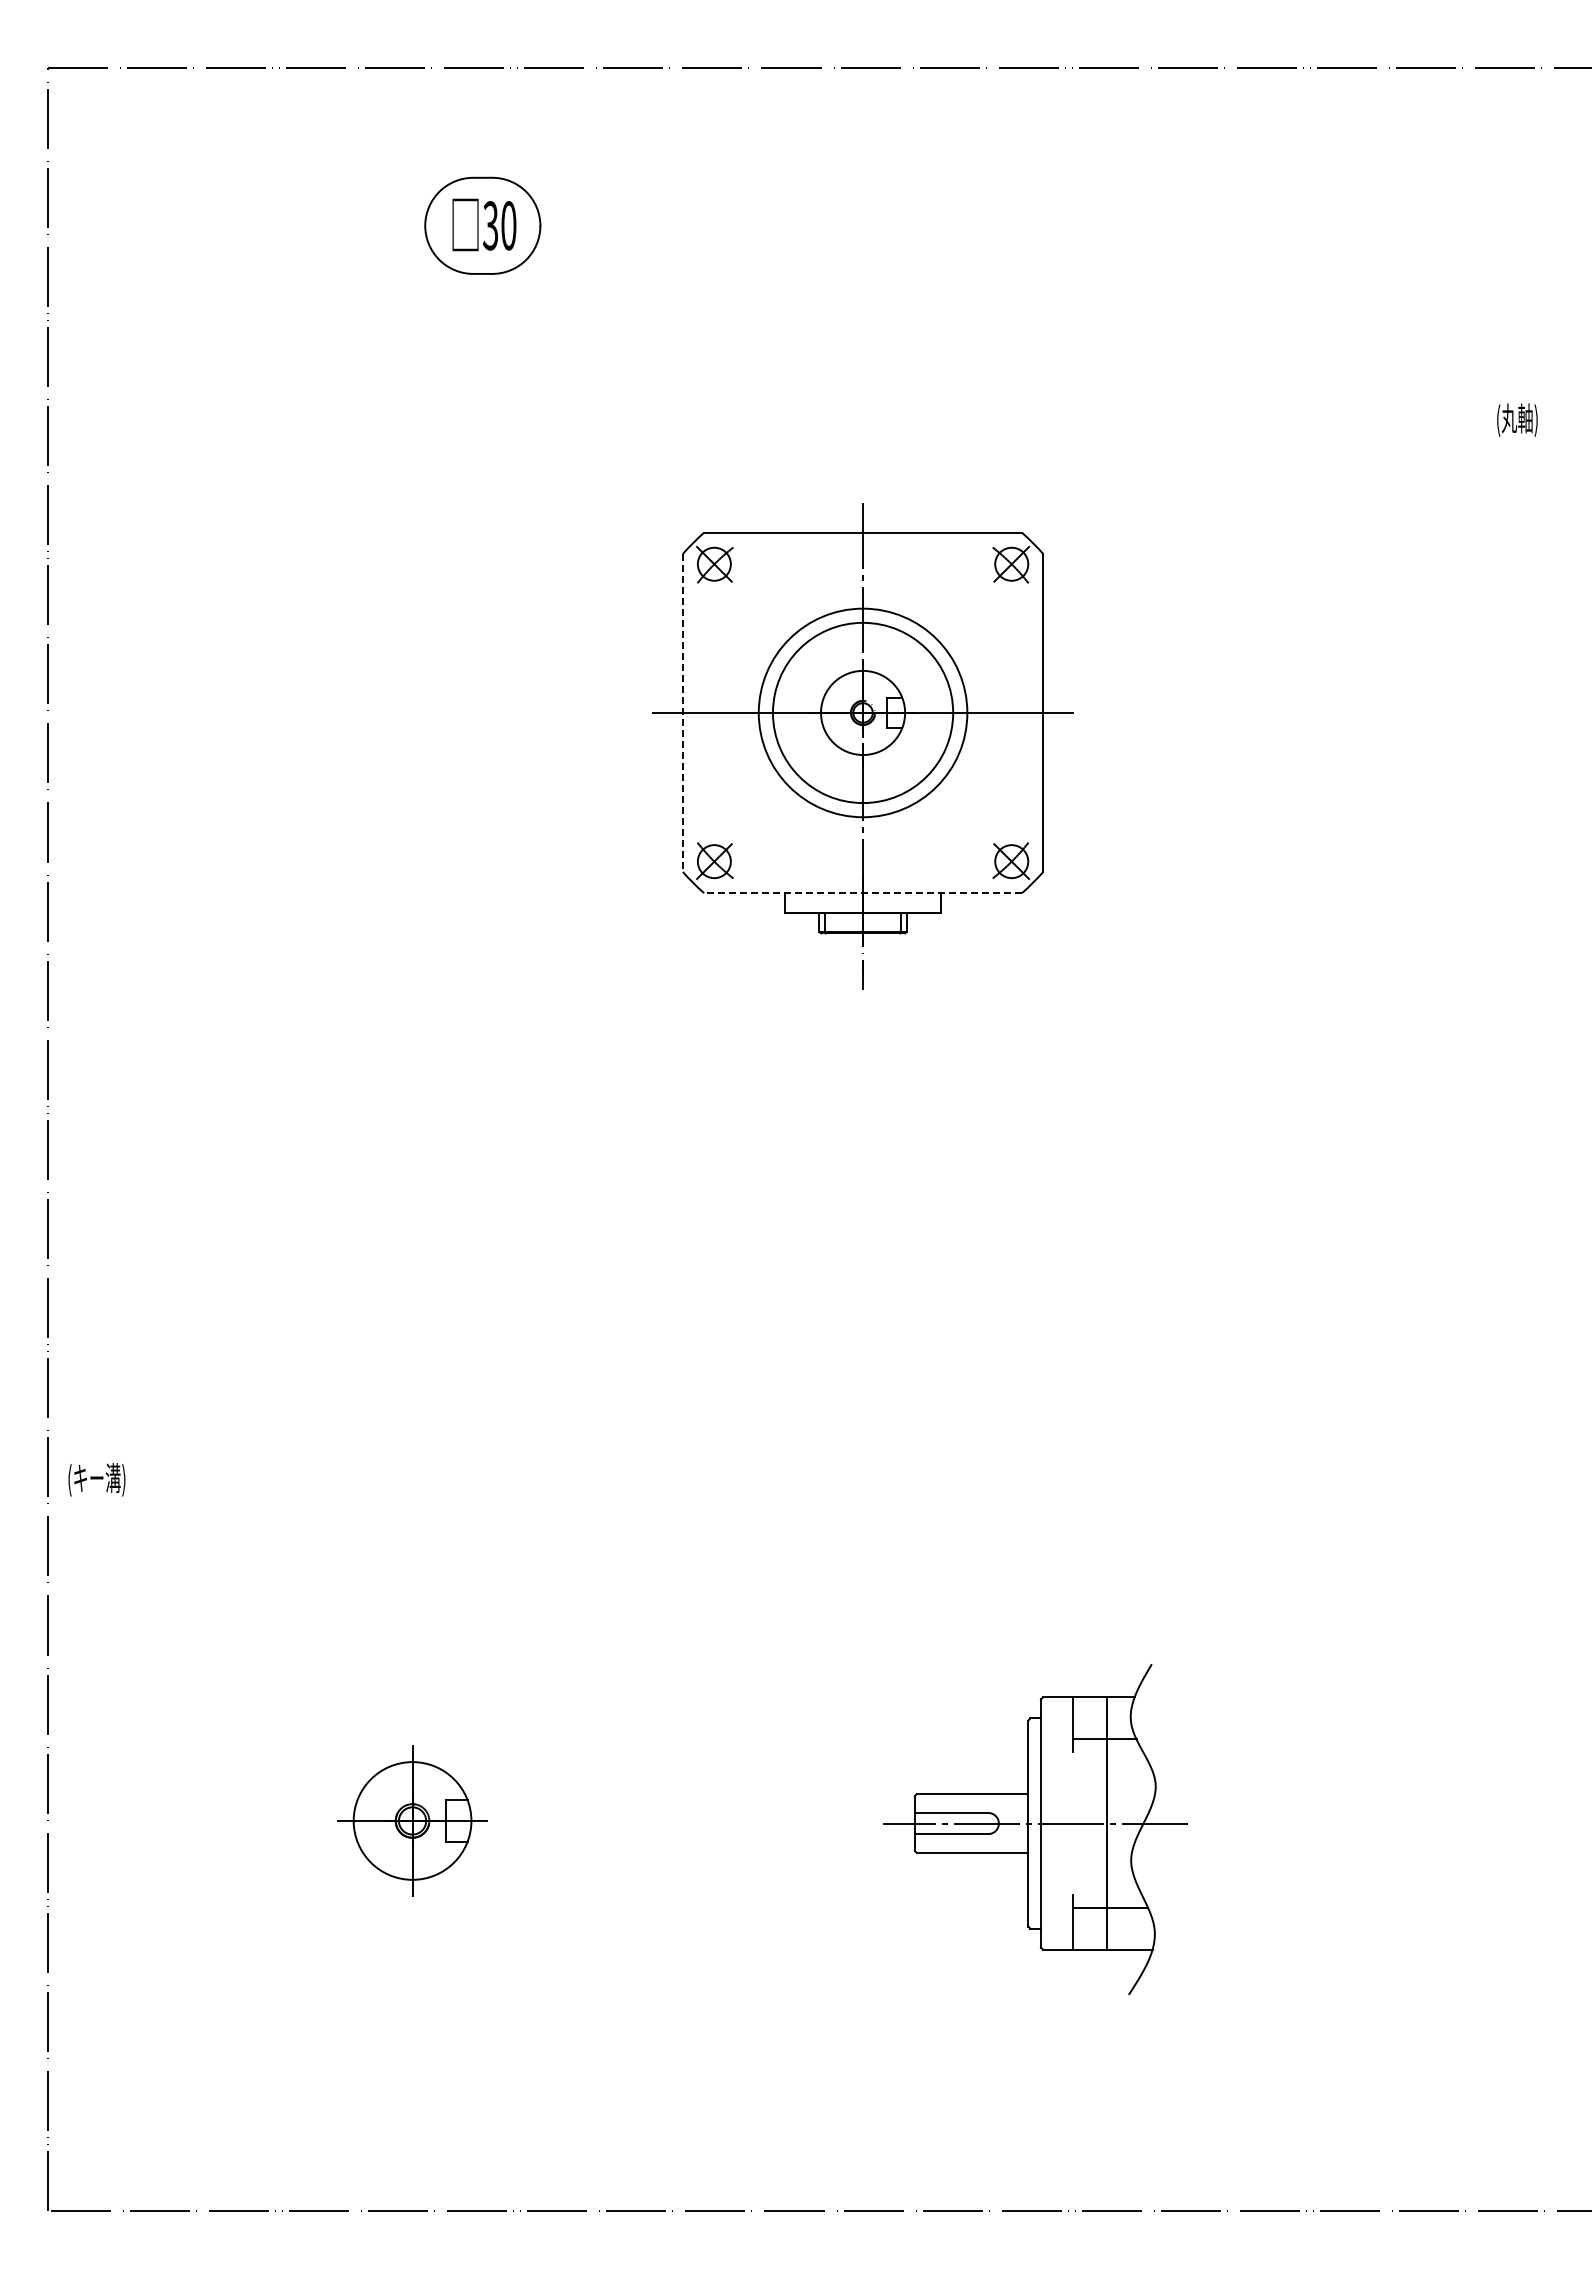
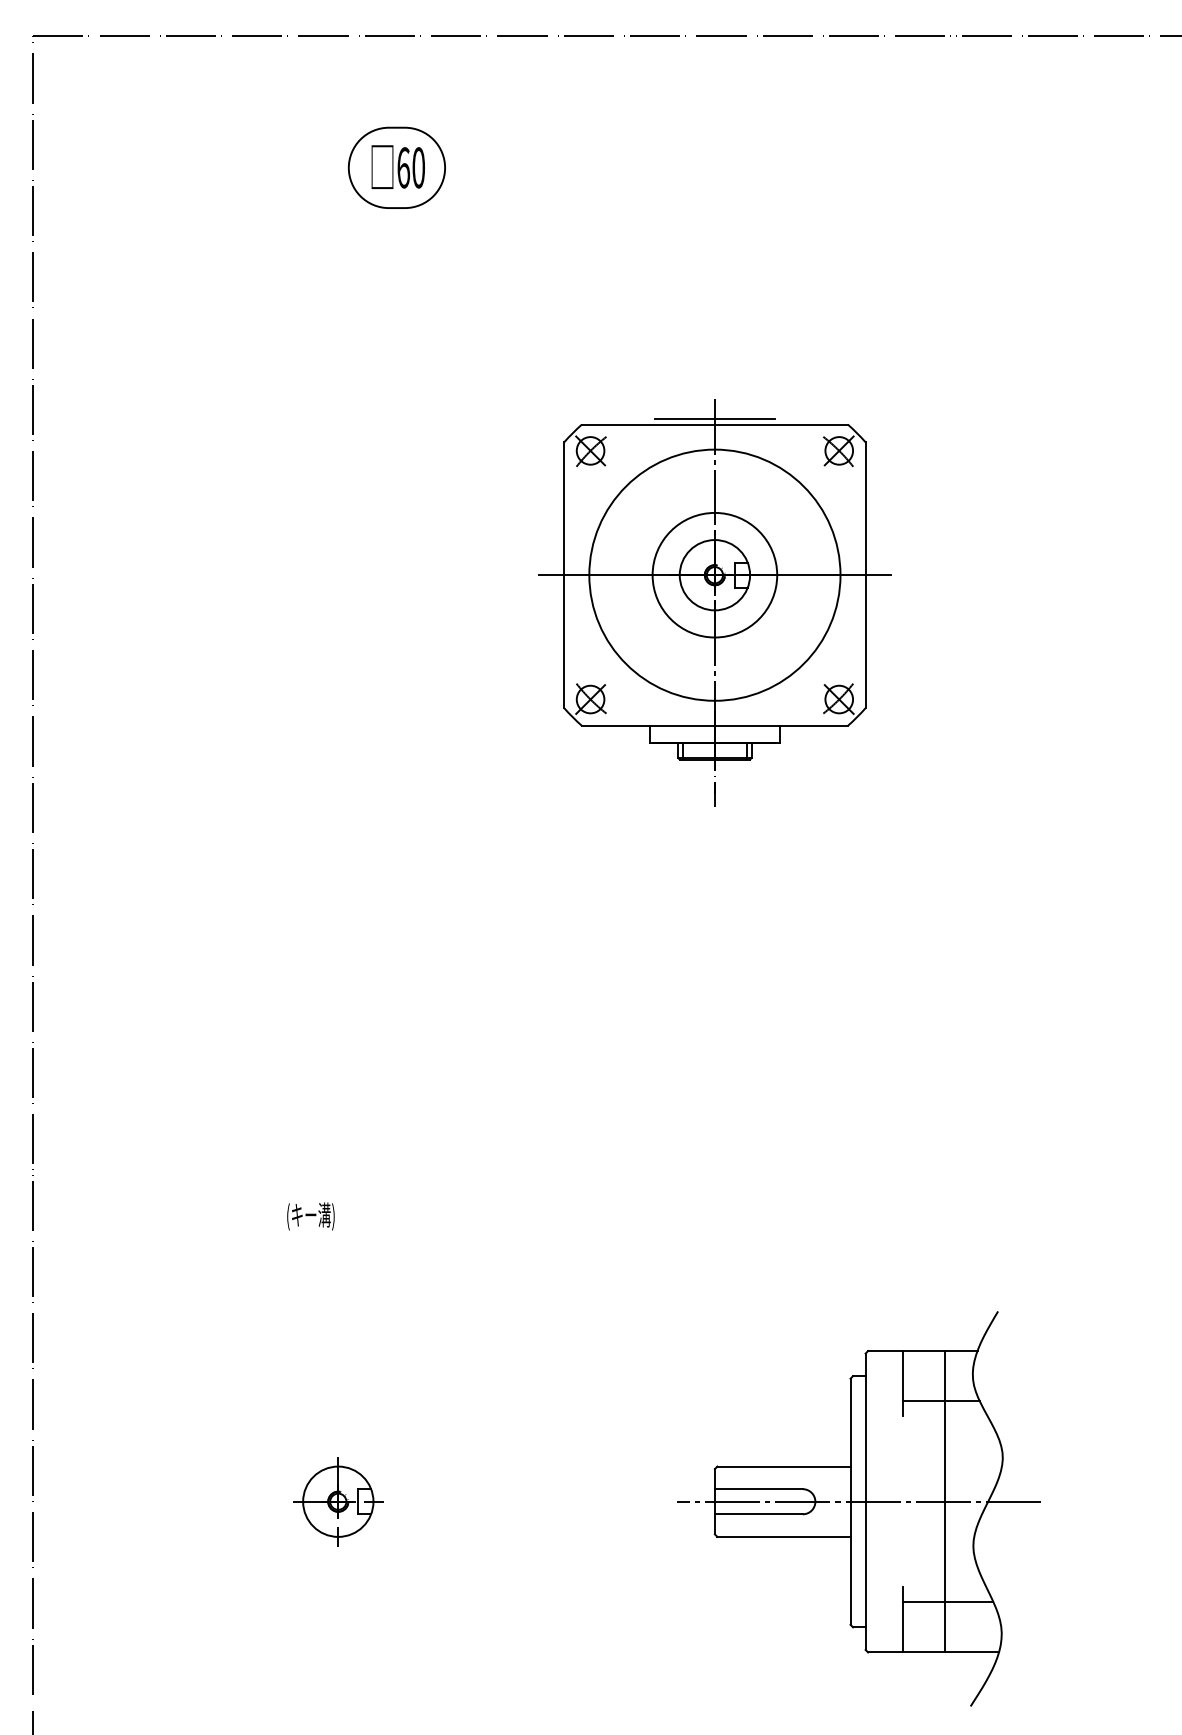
text: (490, 225) -> (403, 167), 30 -> 60
line: (862, 526) -> (714, 419), added
line: (682, 712) -> (563, 574), dashed -> solid
circle: (862, 712) -> (714, 574), size x0.71
circle: (862, 712) -> (714, 574), size x1.67
line: (863, 893) -> (715, 726), dashed -> solid
text: (96, 1479) -> (310, 1216), moved
part: (412, 1820) -> (338, 1501), size x0.71
part: (1035, 1829) -> (859, 1508), size x1.43

